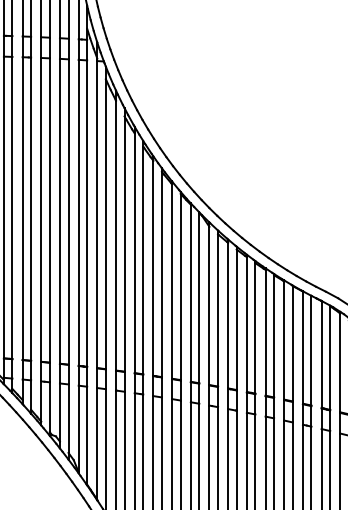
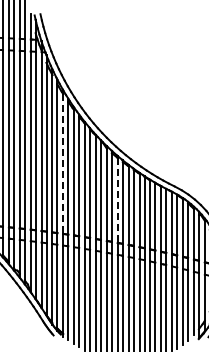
line: (134, 253) -> (63, 164), solid -> dashed
line: (227, 315) -> (117, 200), solid -> dashed

